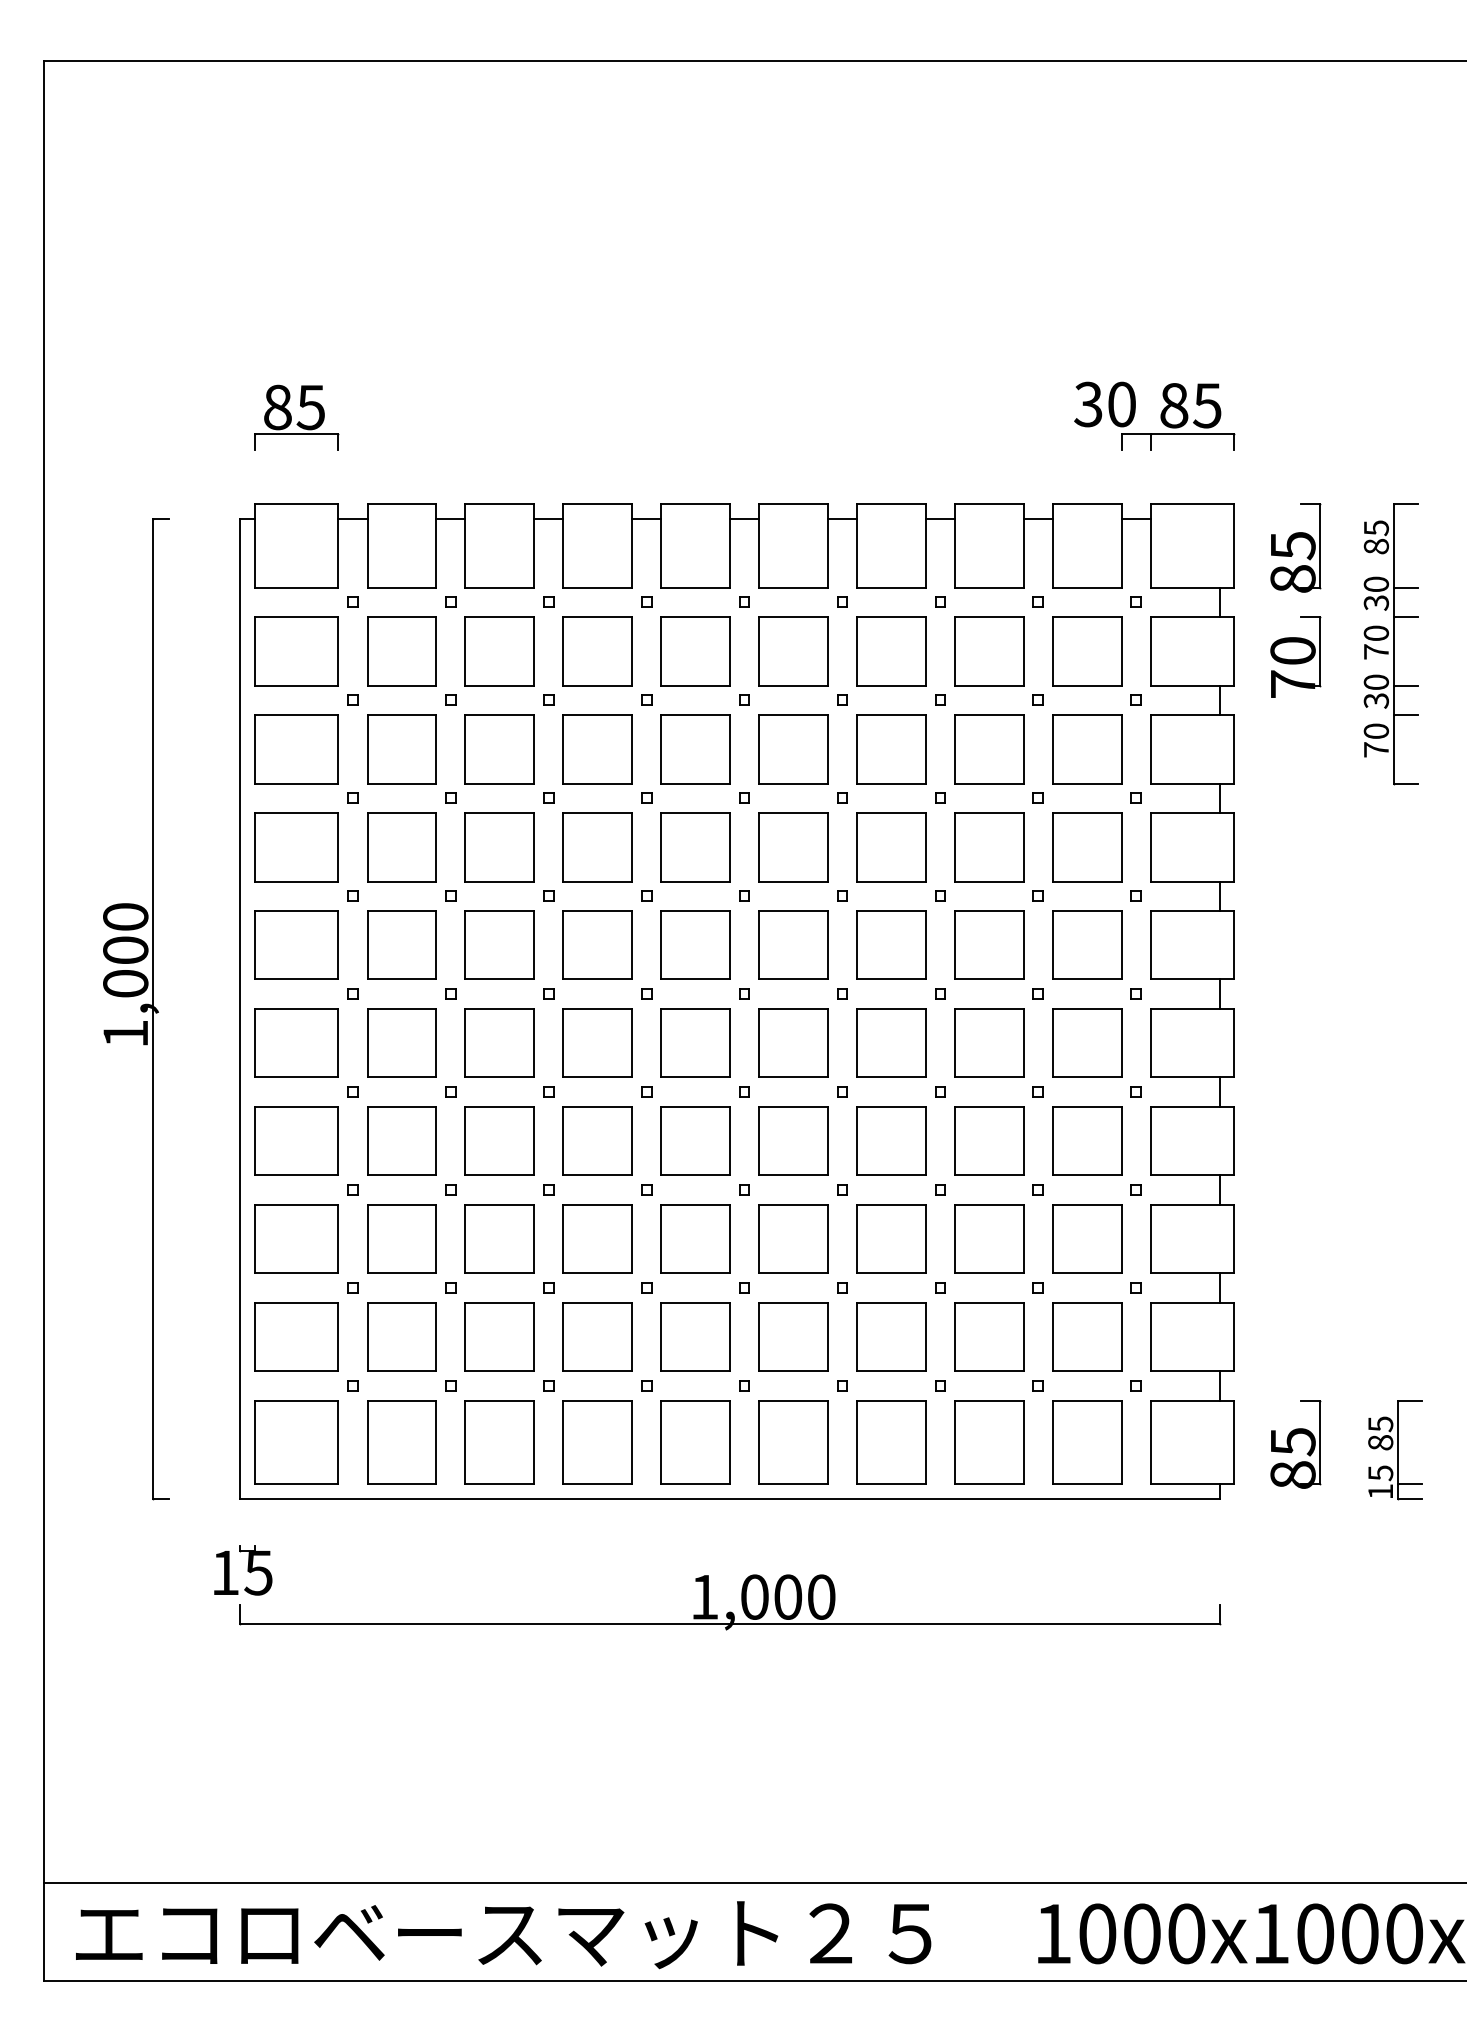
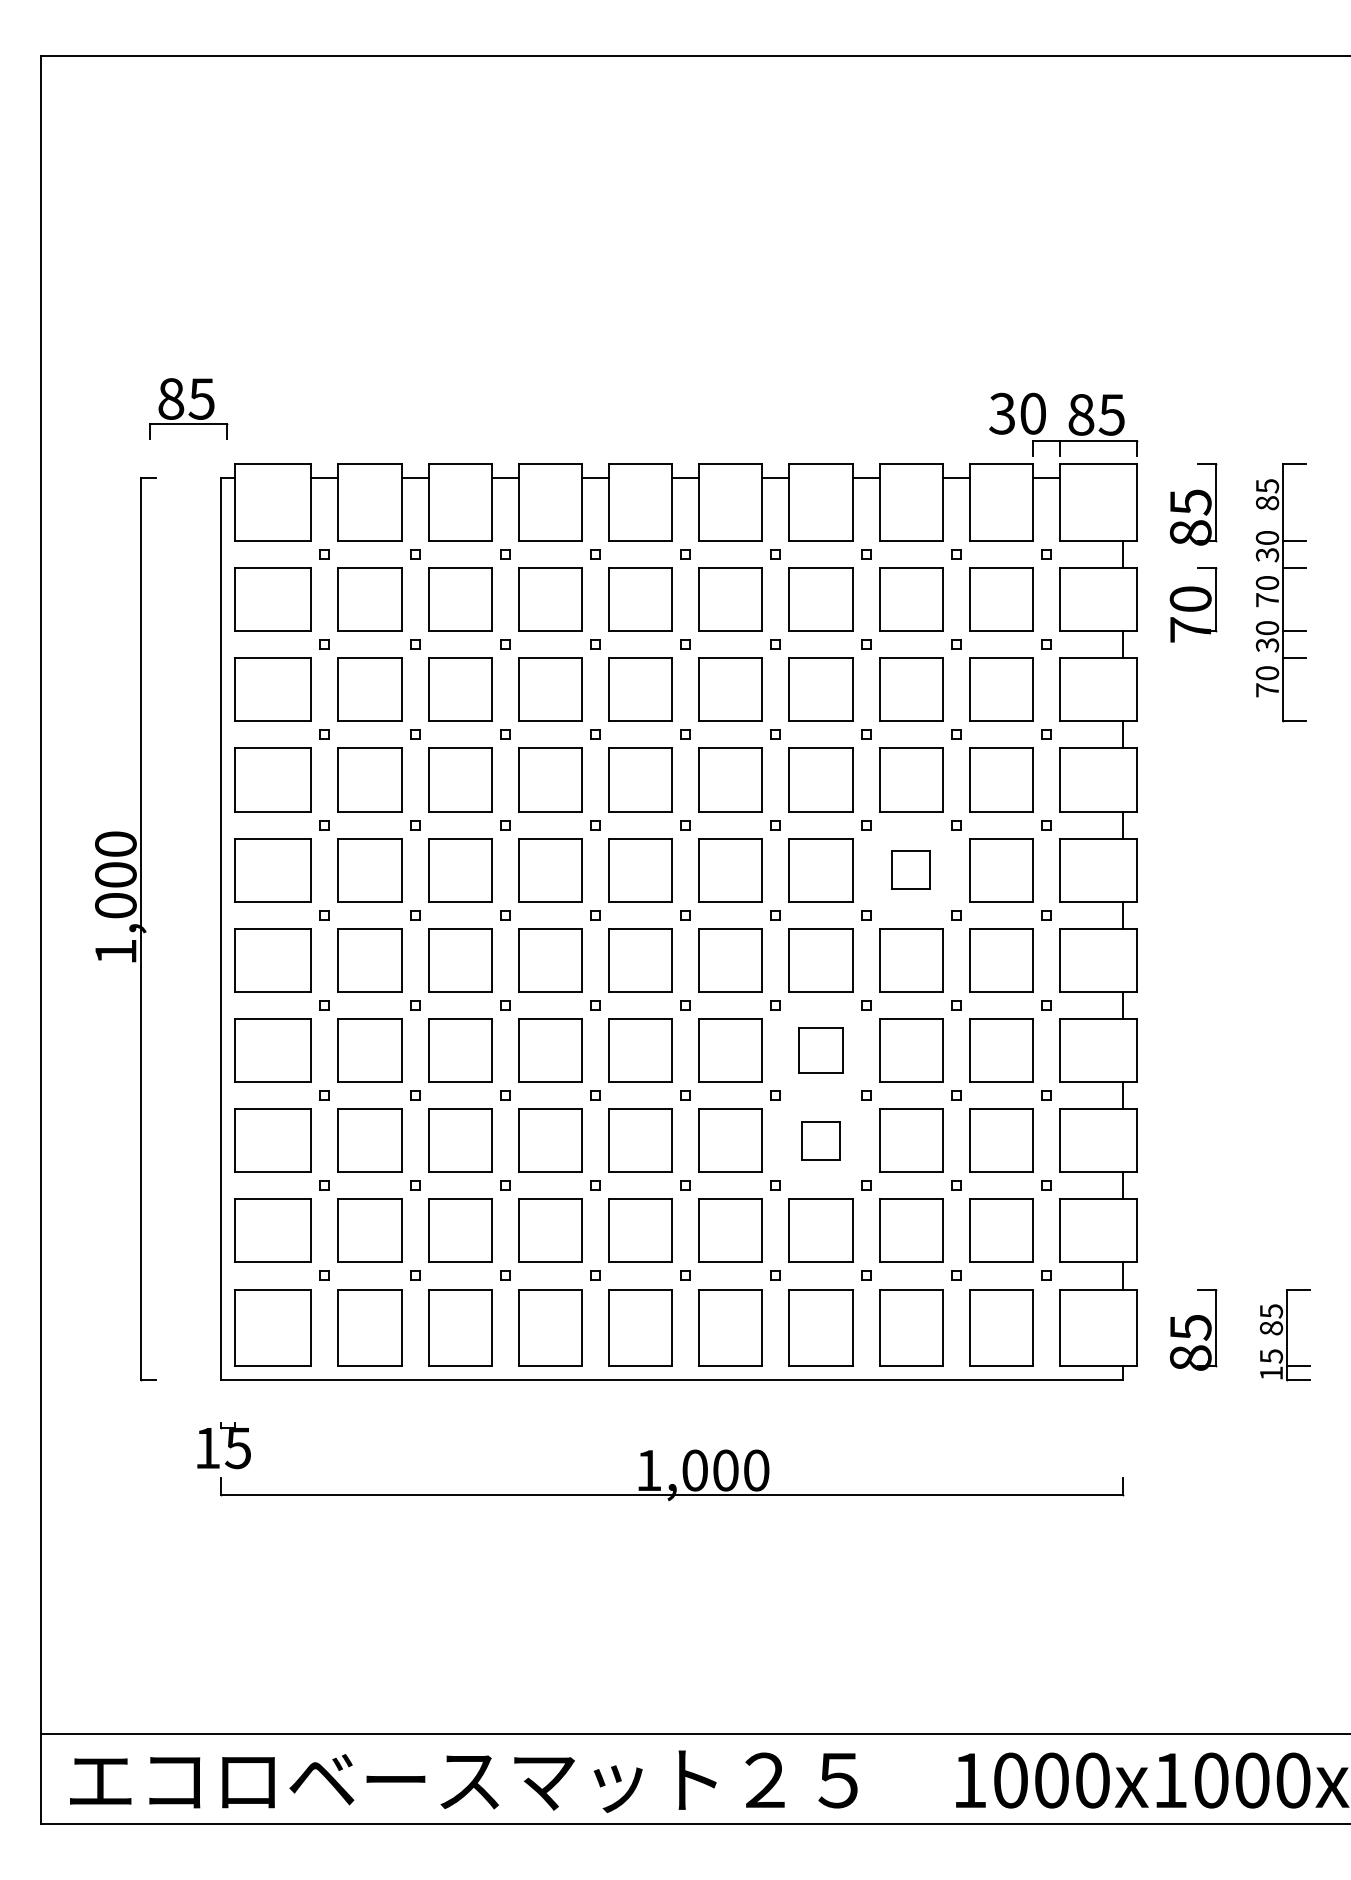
part: (1154, 415) -> (1063, 423), moved
part: (296, 417) -> (188, 408), moved
part: (989, 944) -> (911, 869), size x0.6
part: (891, 1140) -> (820, 1050), size x0.7
part: (891, 1238) -> (820, 1140), size x0.6

